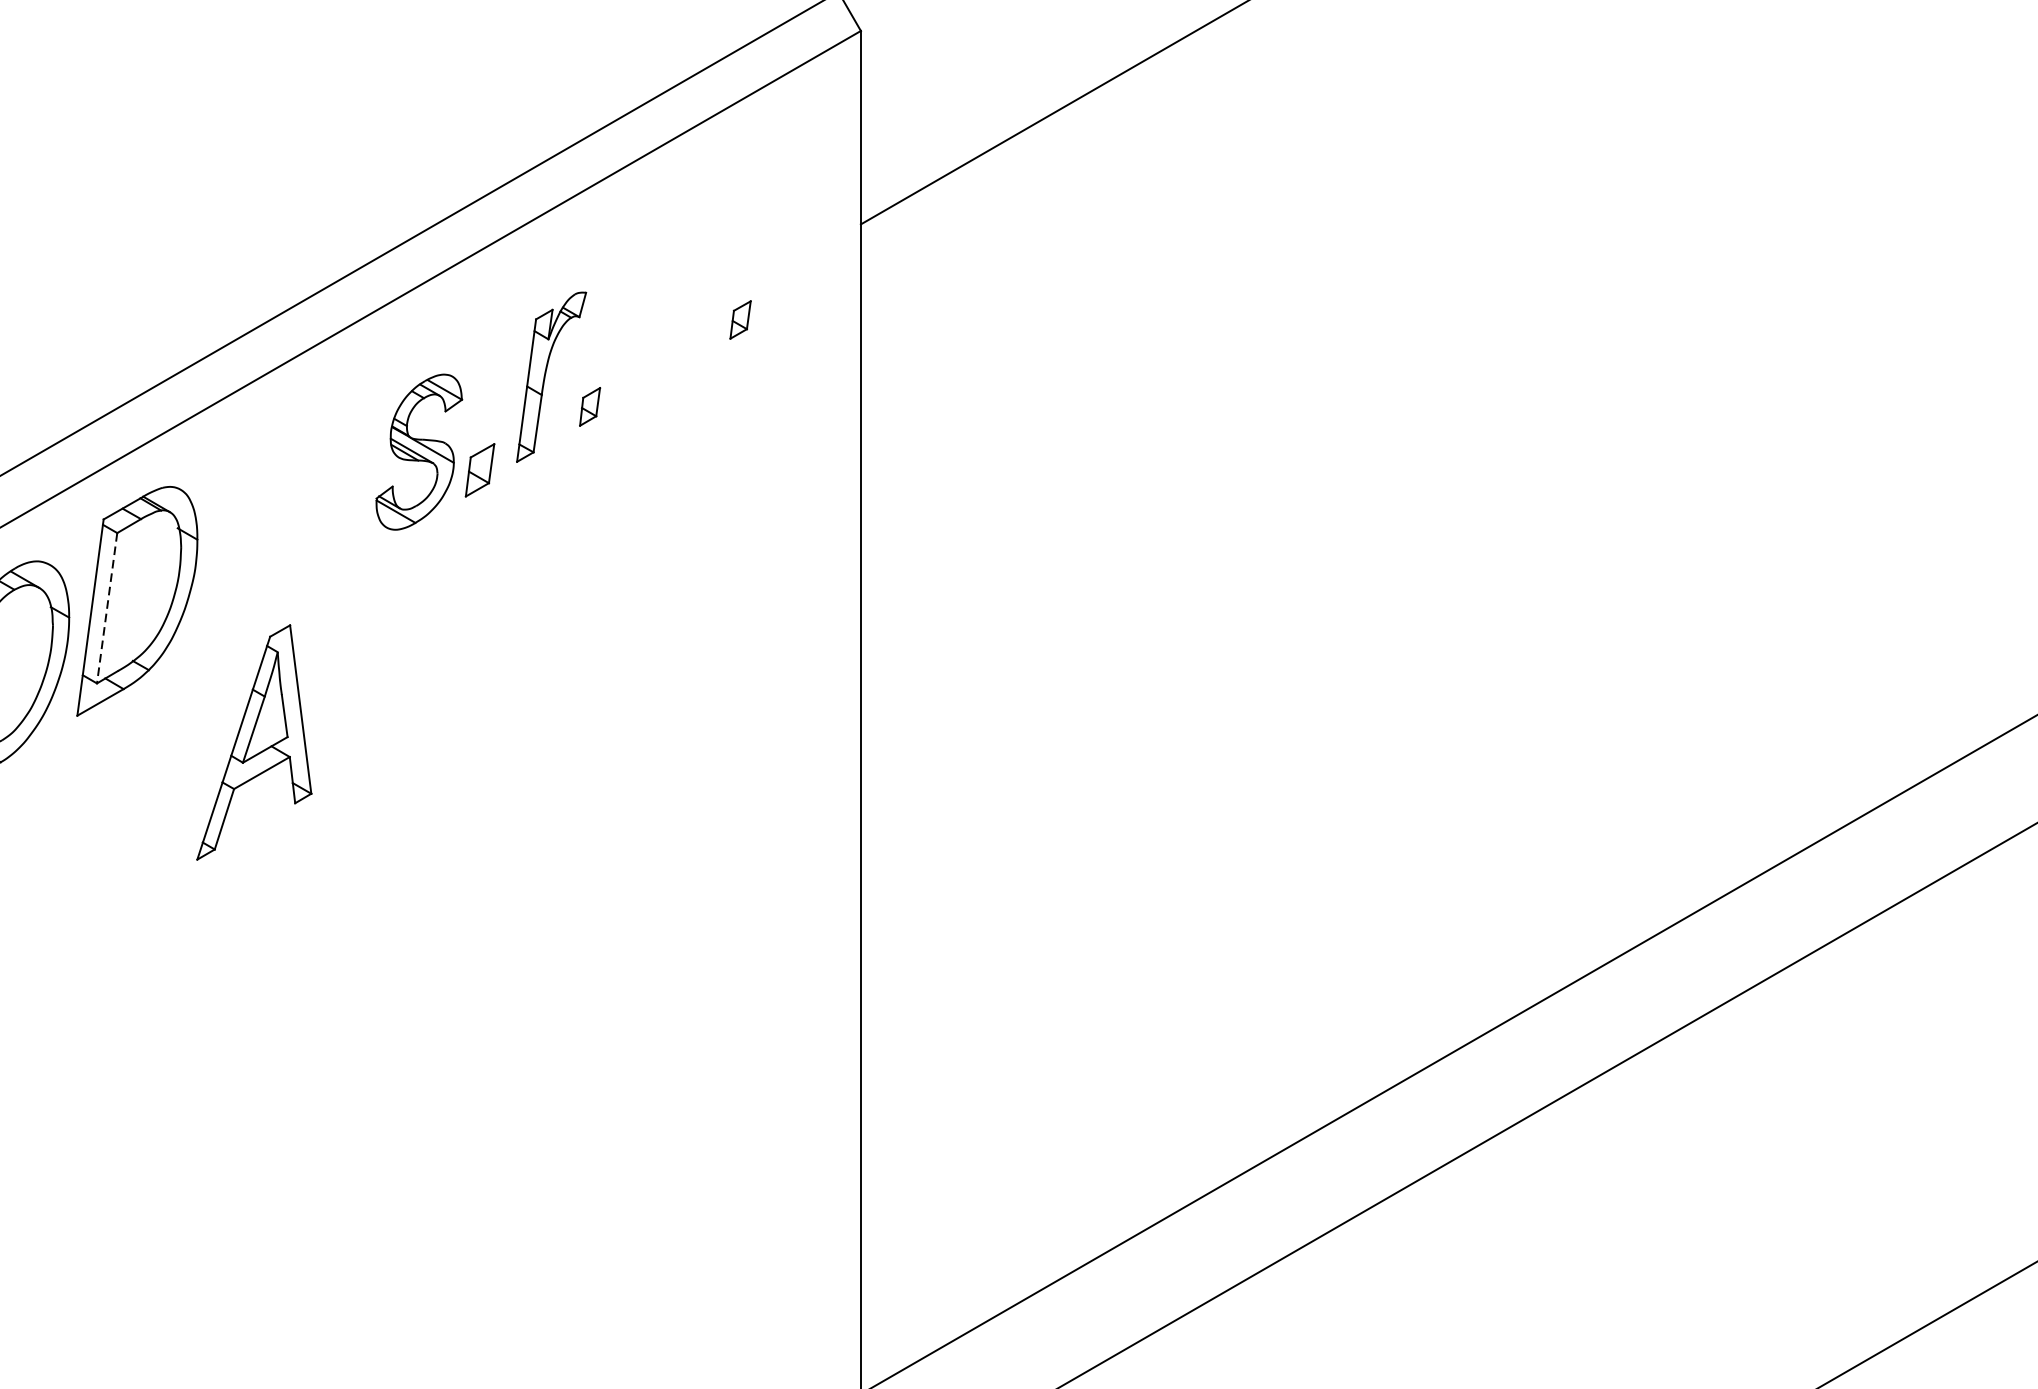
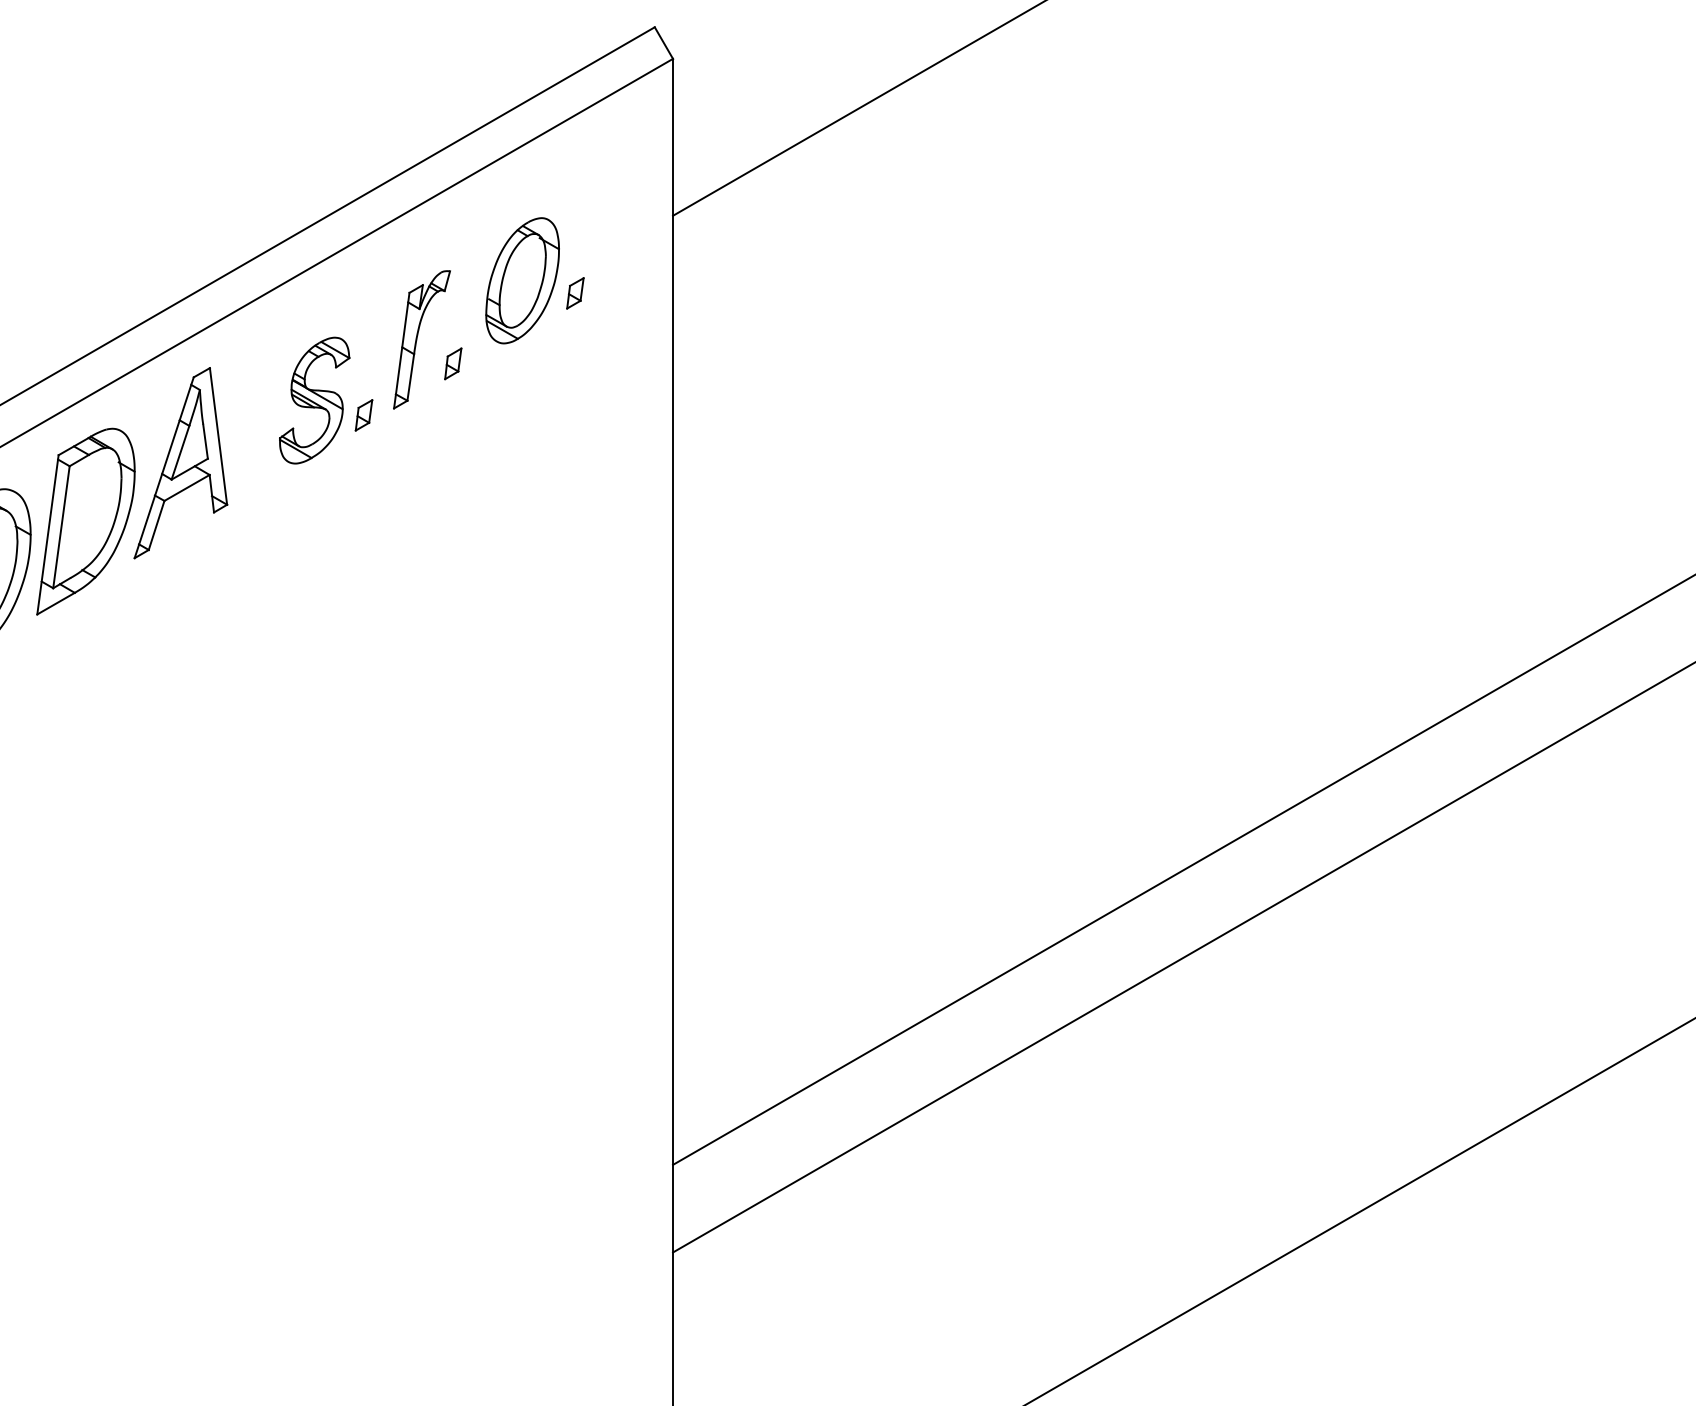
part: (675, 304) -> (522, 280), added
part: (479, 470) -> (363, 415), size x0.71
line: (107, 608) -> (61, 527), dashed -> solid
part: (253, 742) -> (180, 463), moved

